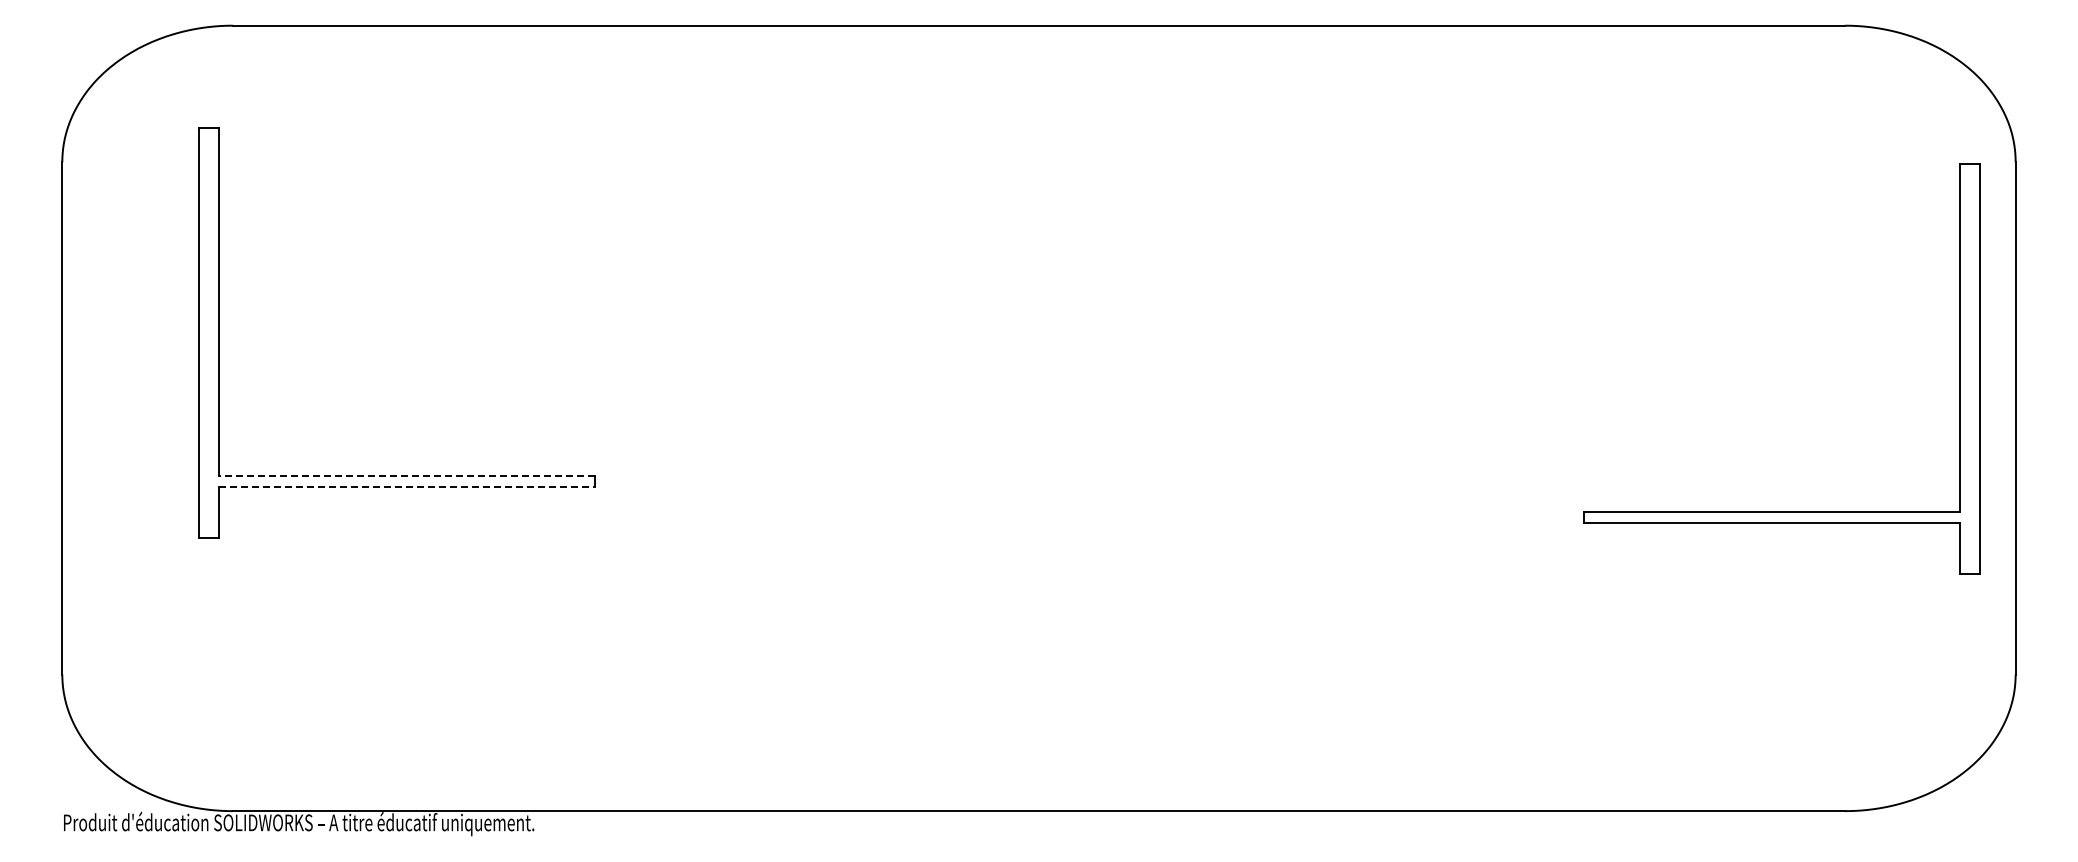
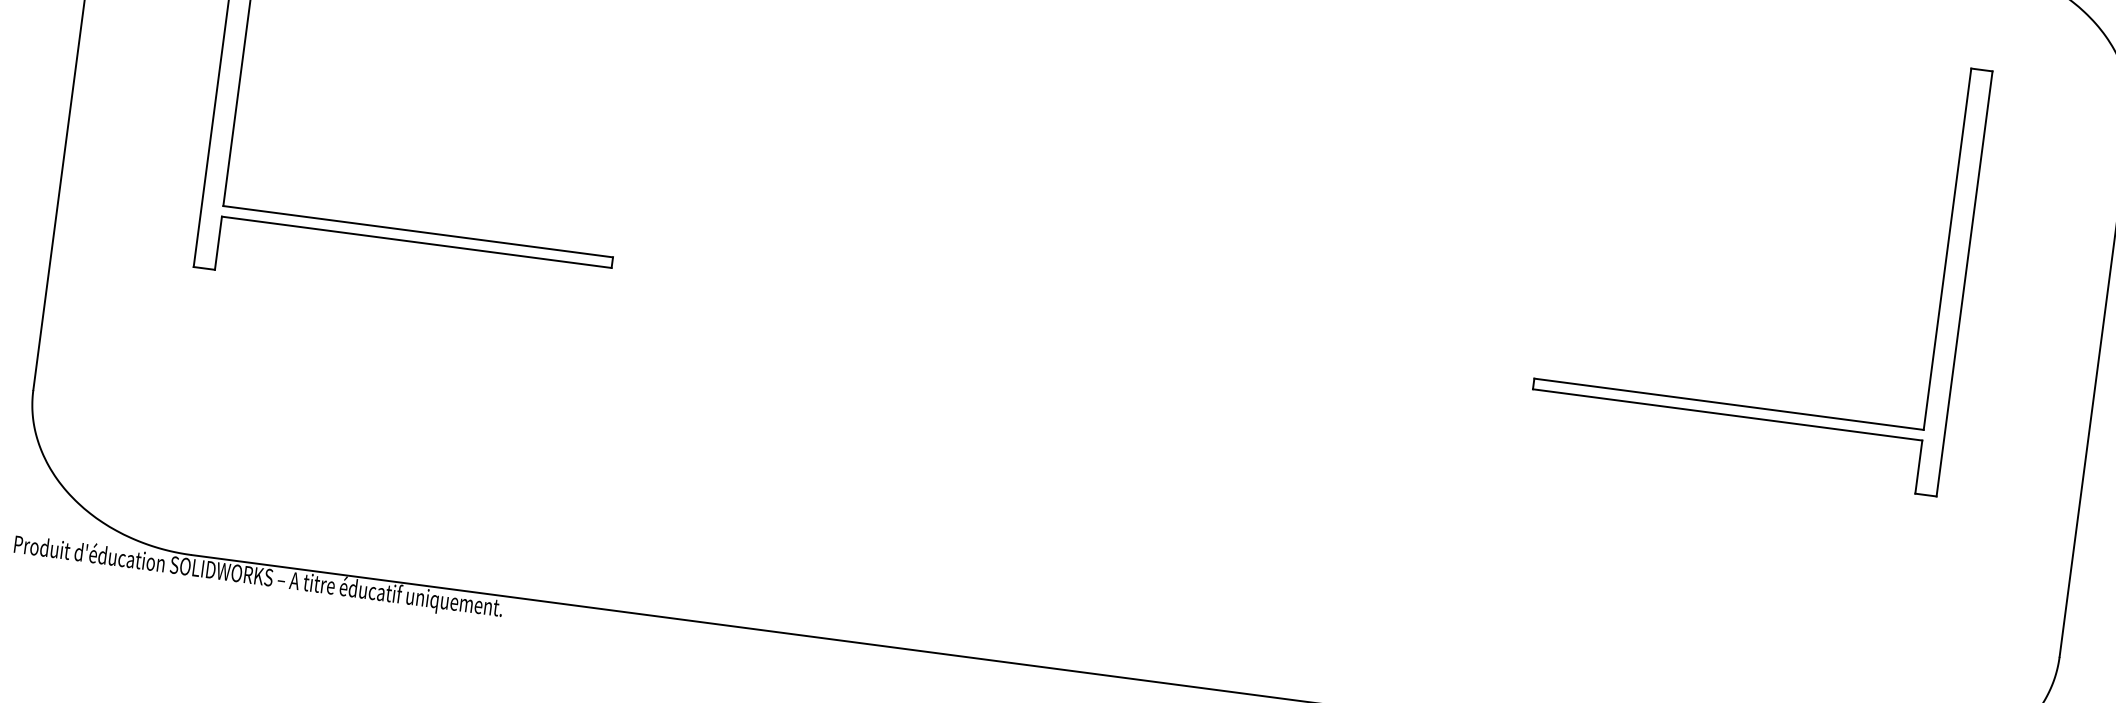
line: (407, 476) -> (418, 231), dashed -> solid
line: (407, 486) -> (417, 242), dashed -> solid
part: (1781, 511) -> (1739, 404), moved

